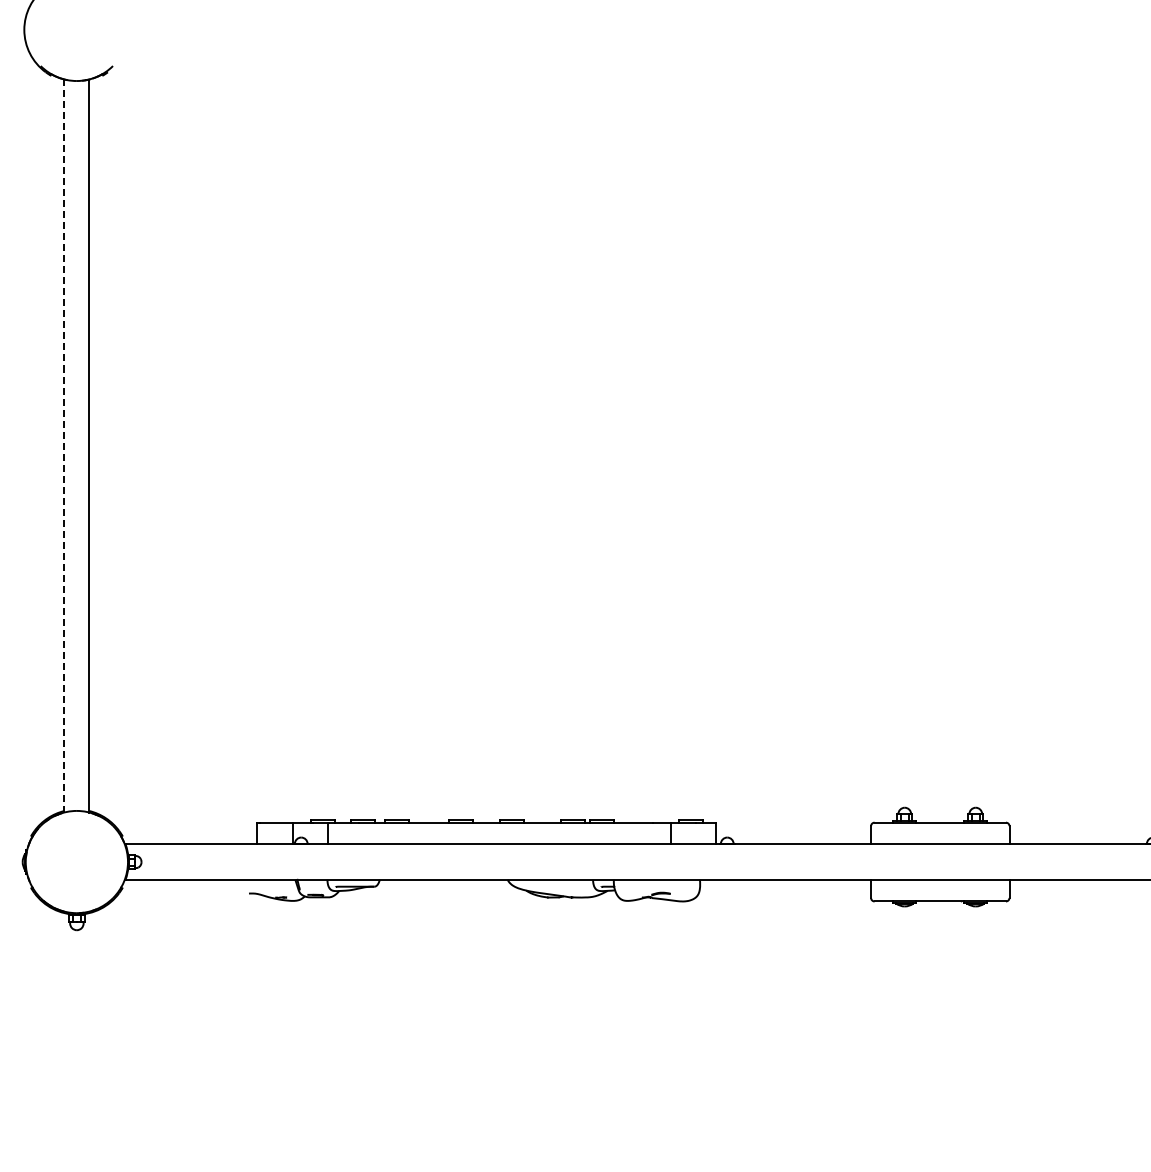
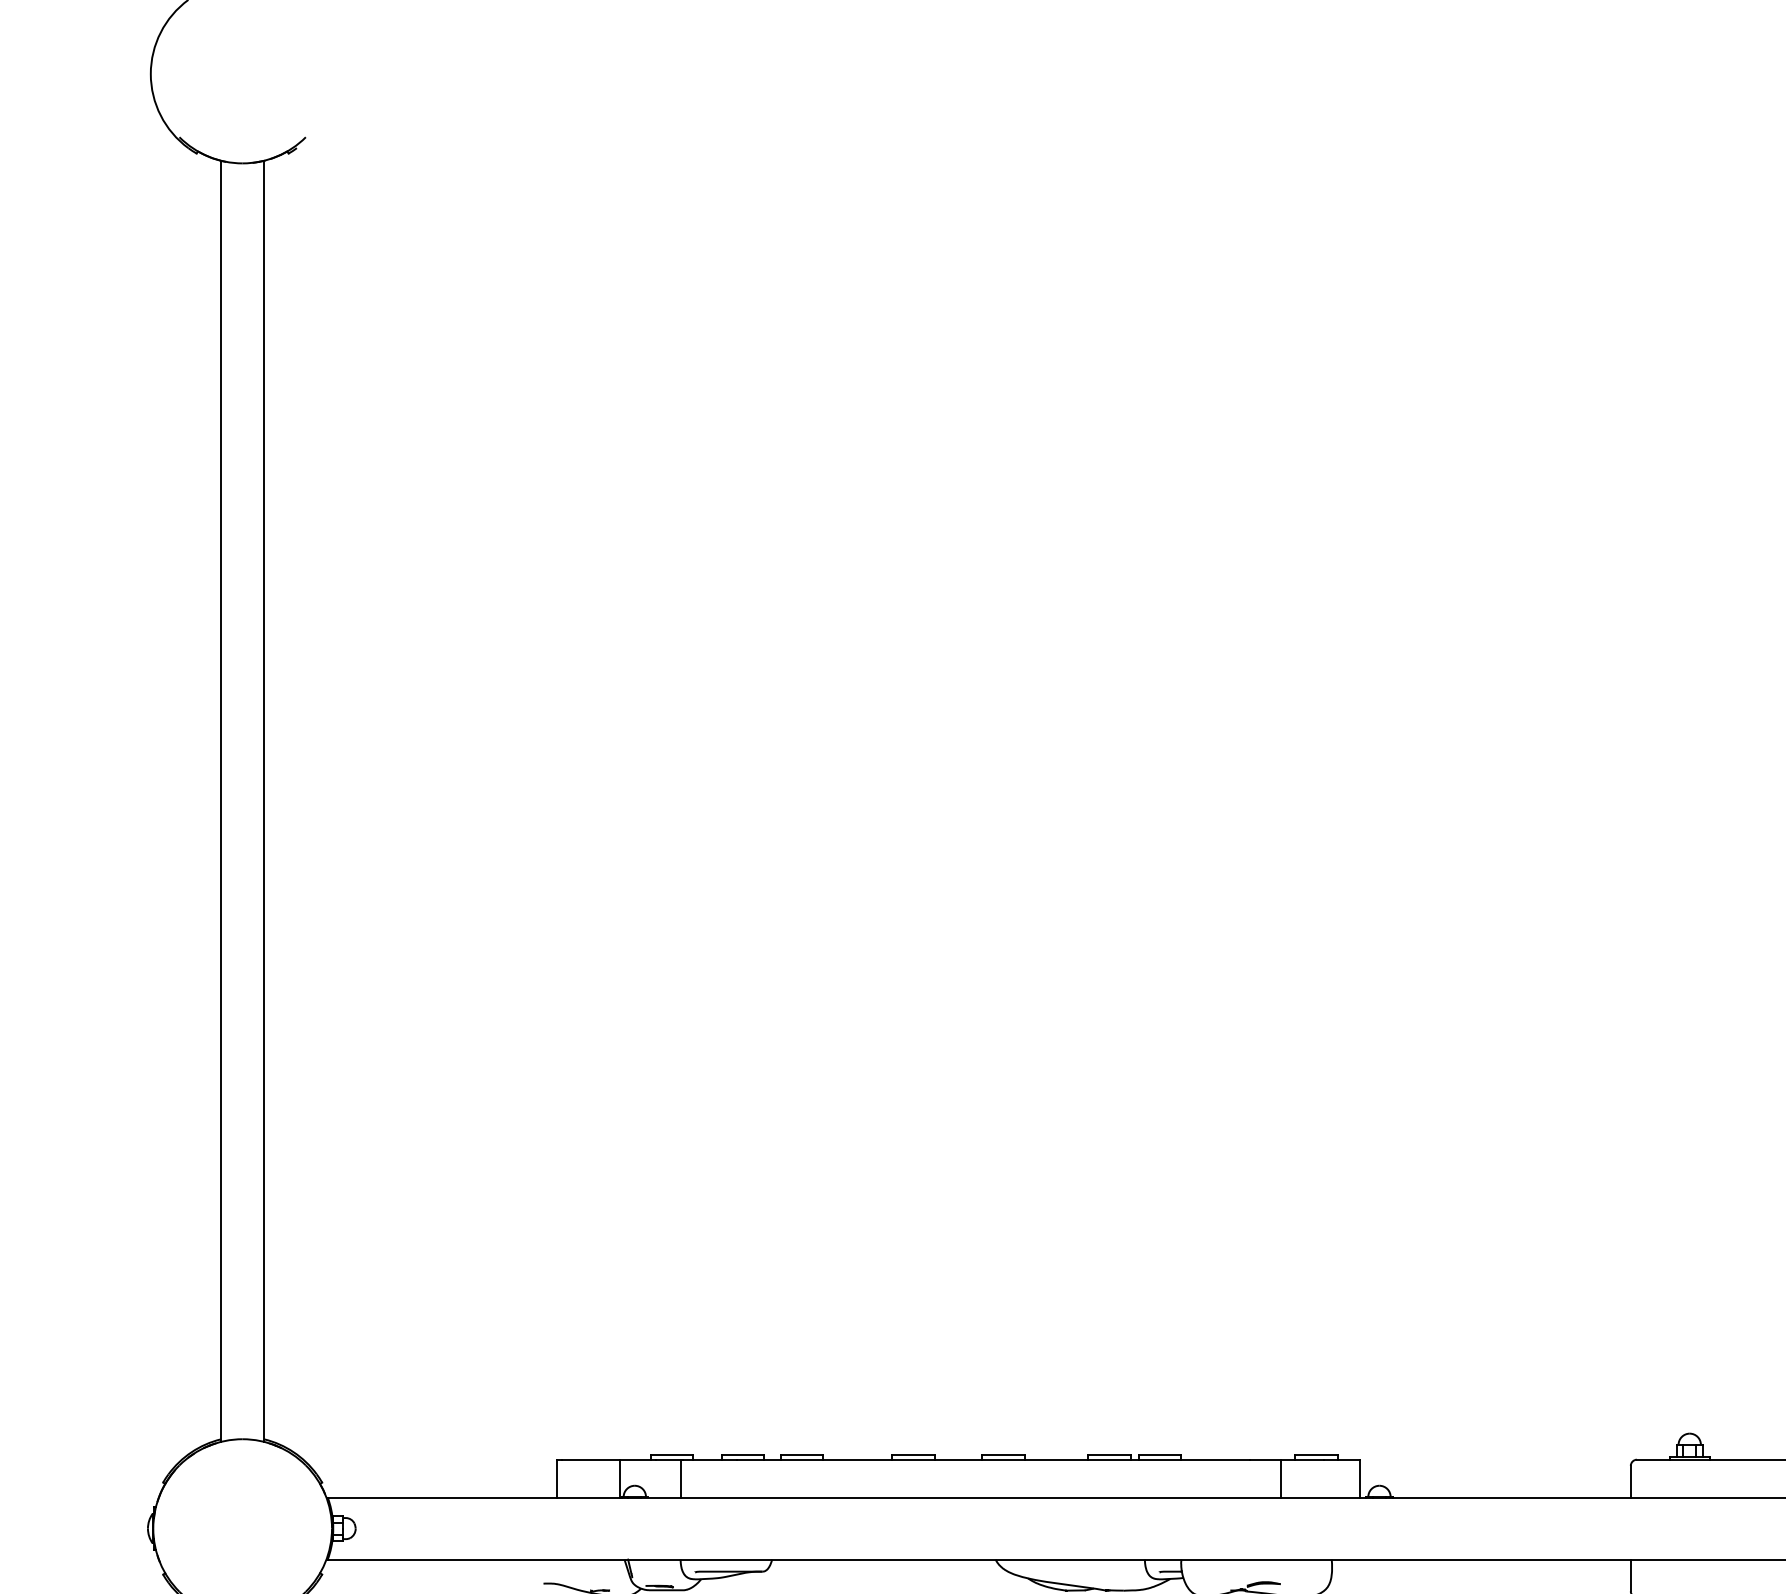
line: (64, 445) -> (221, 800), dashed -> solid

